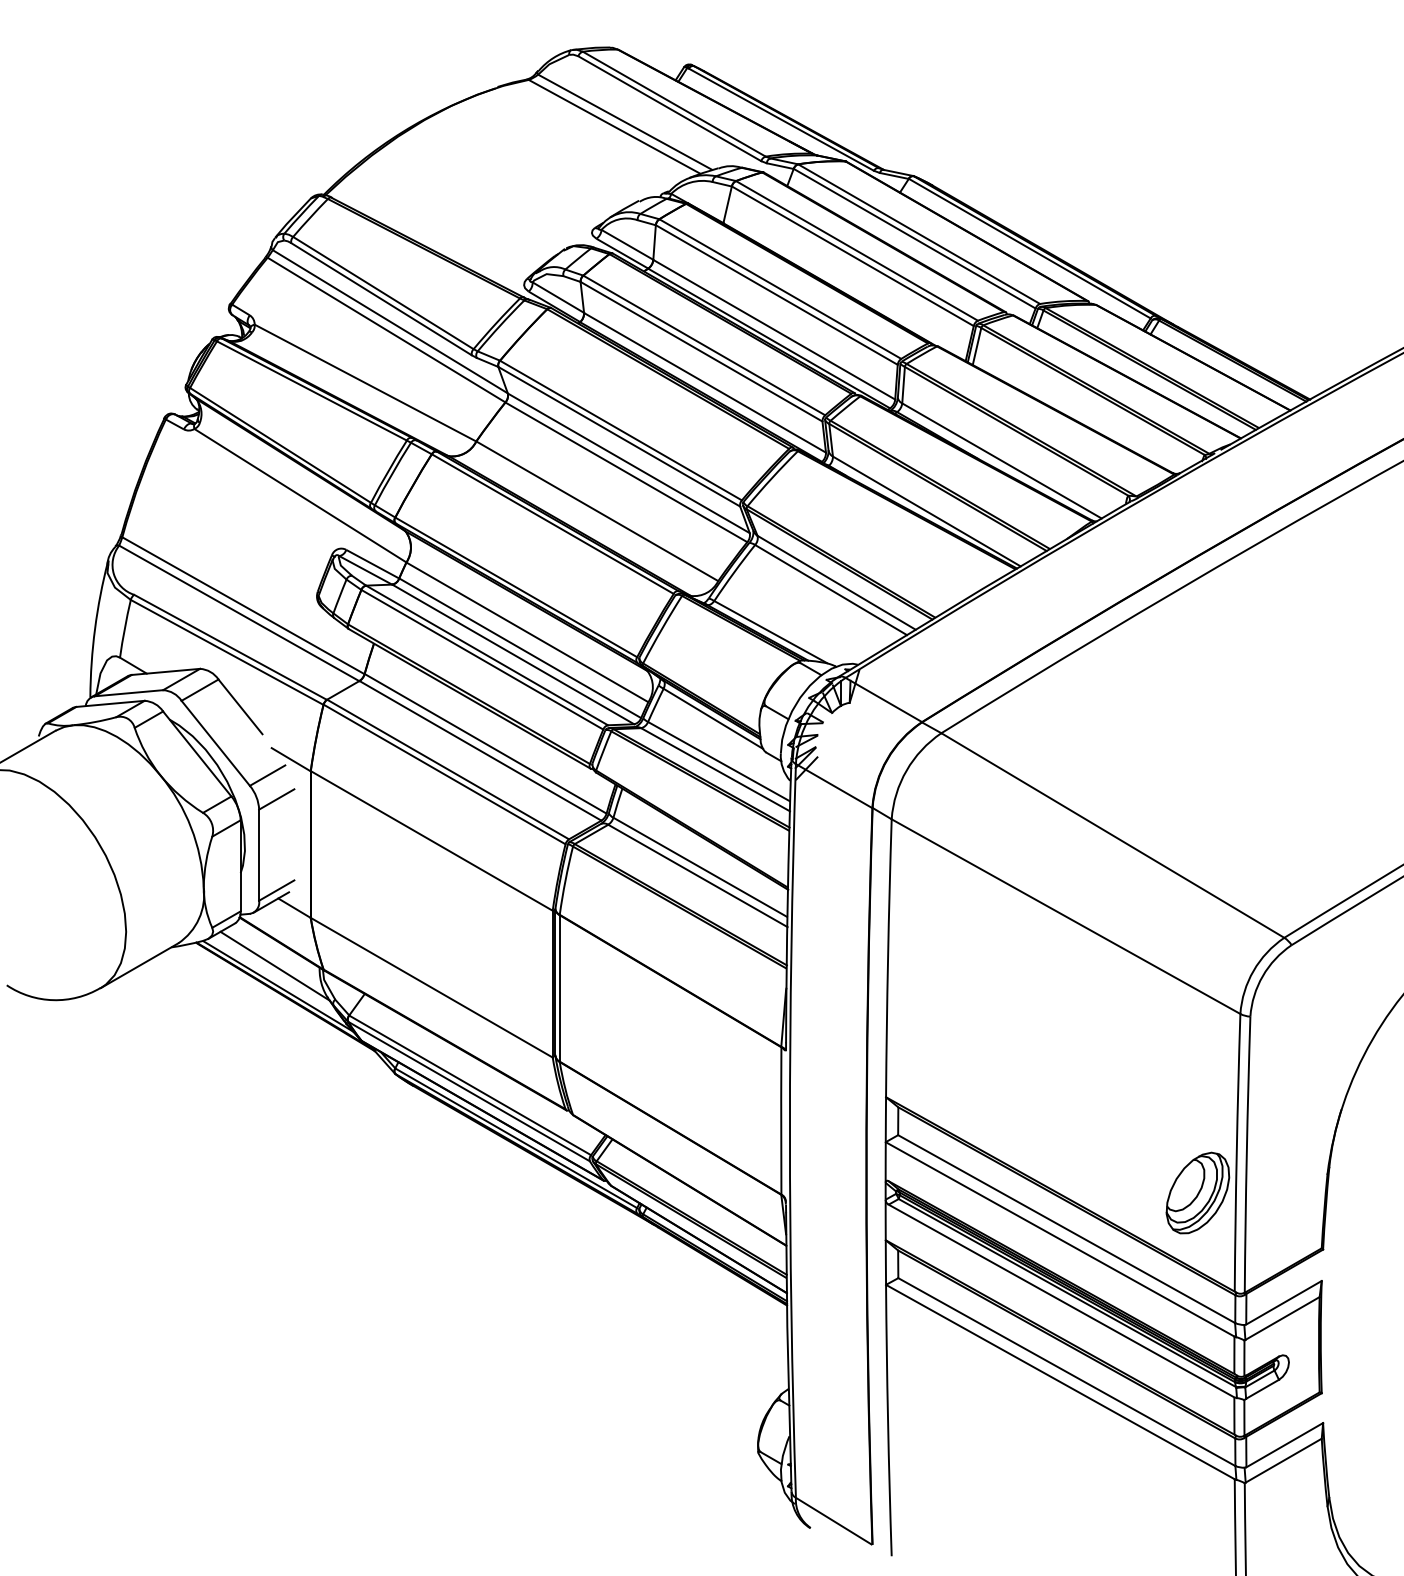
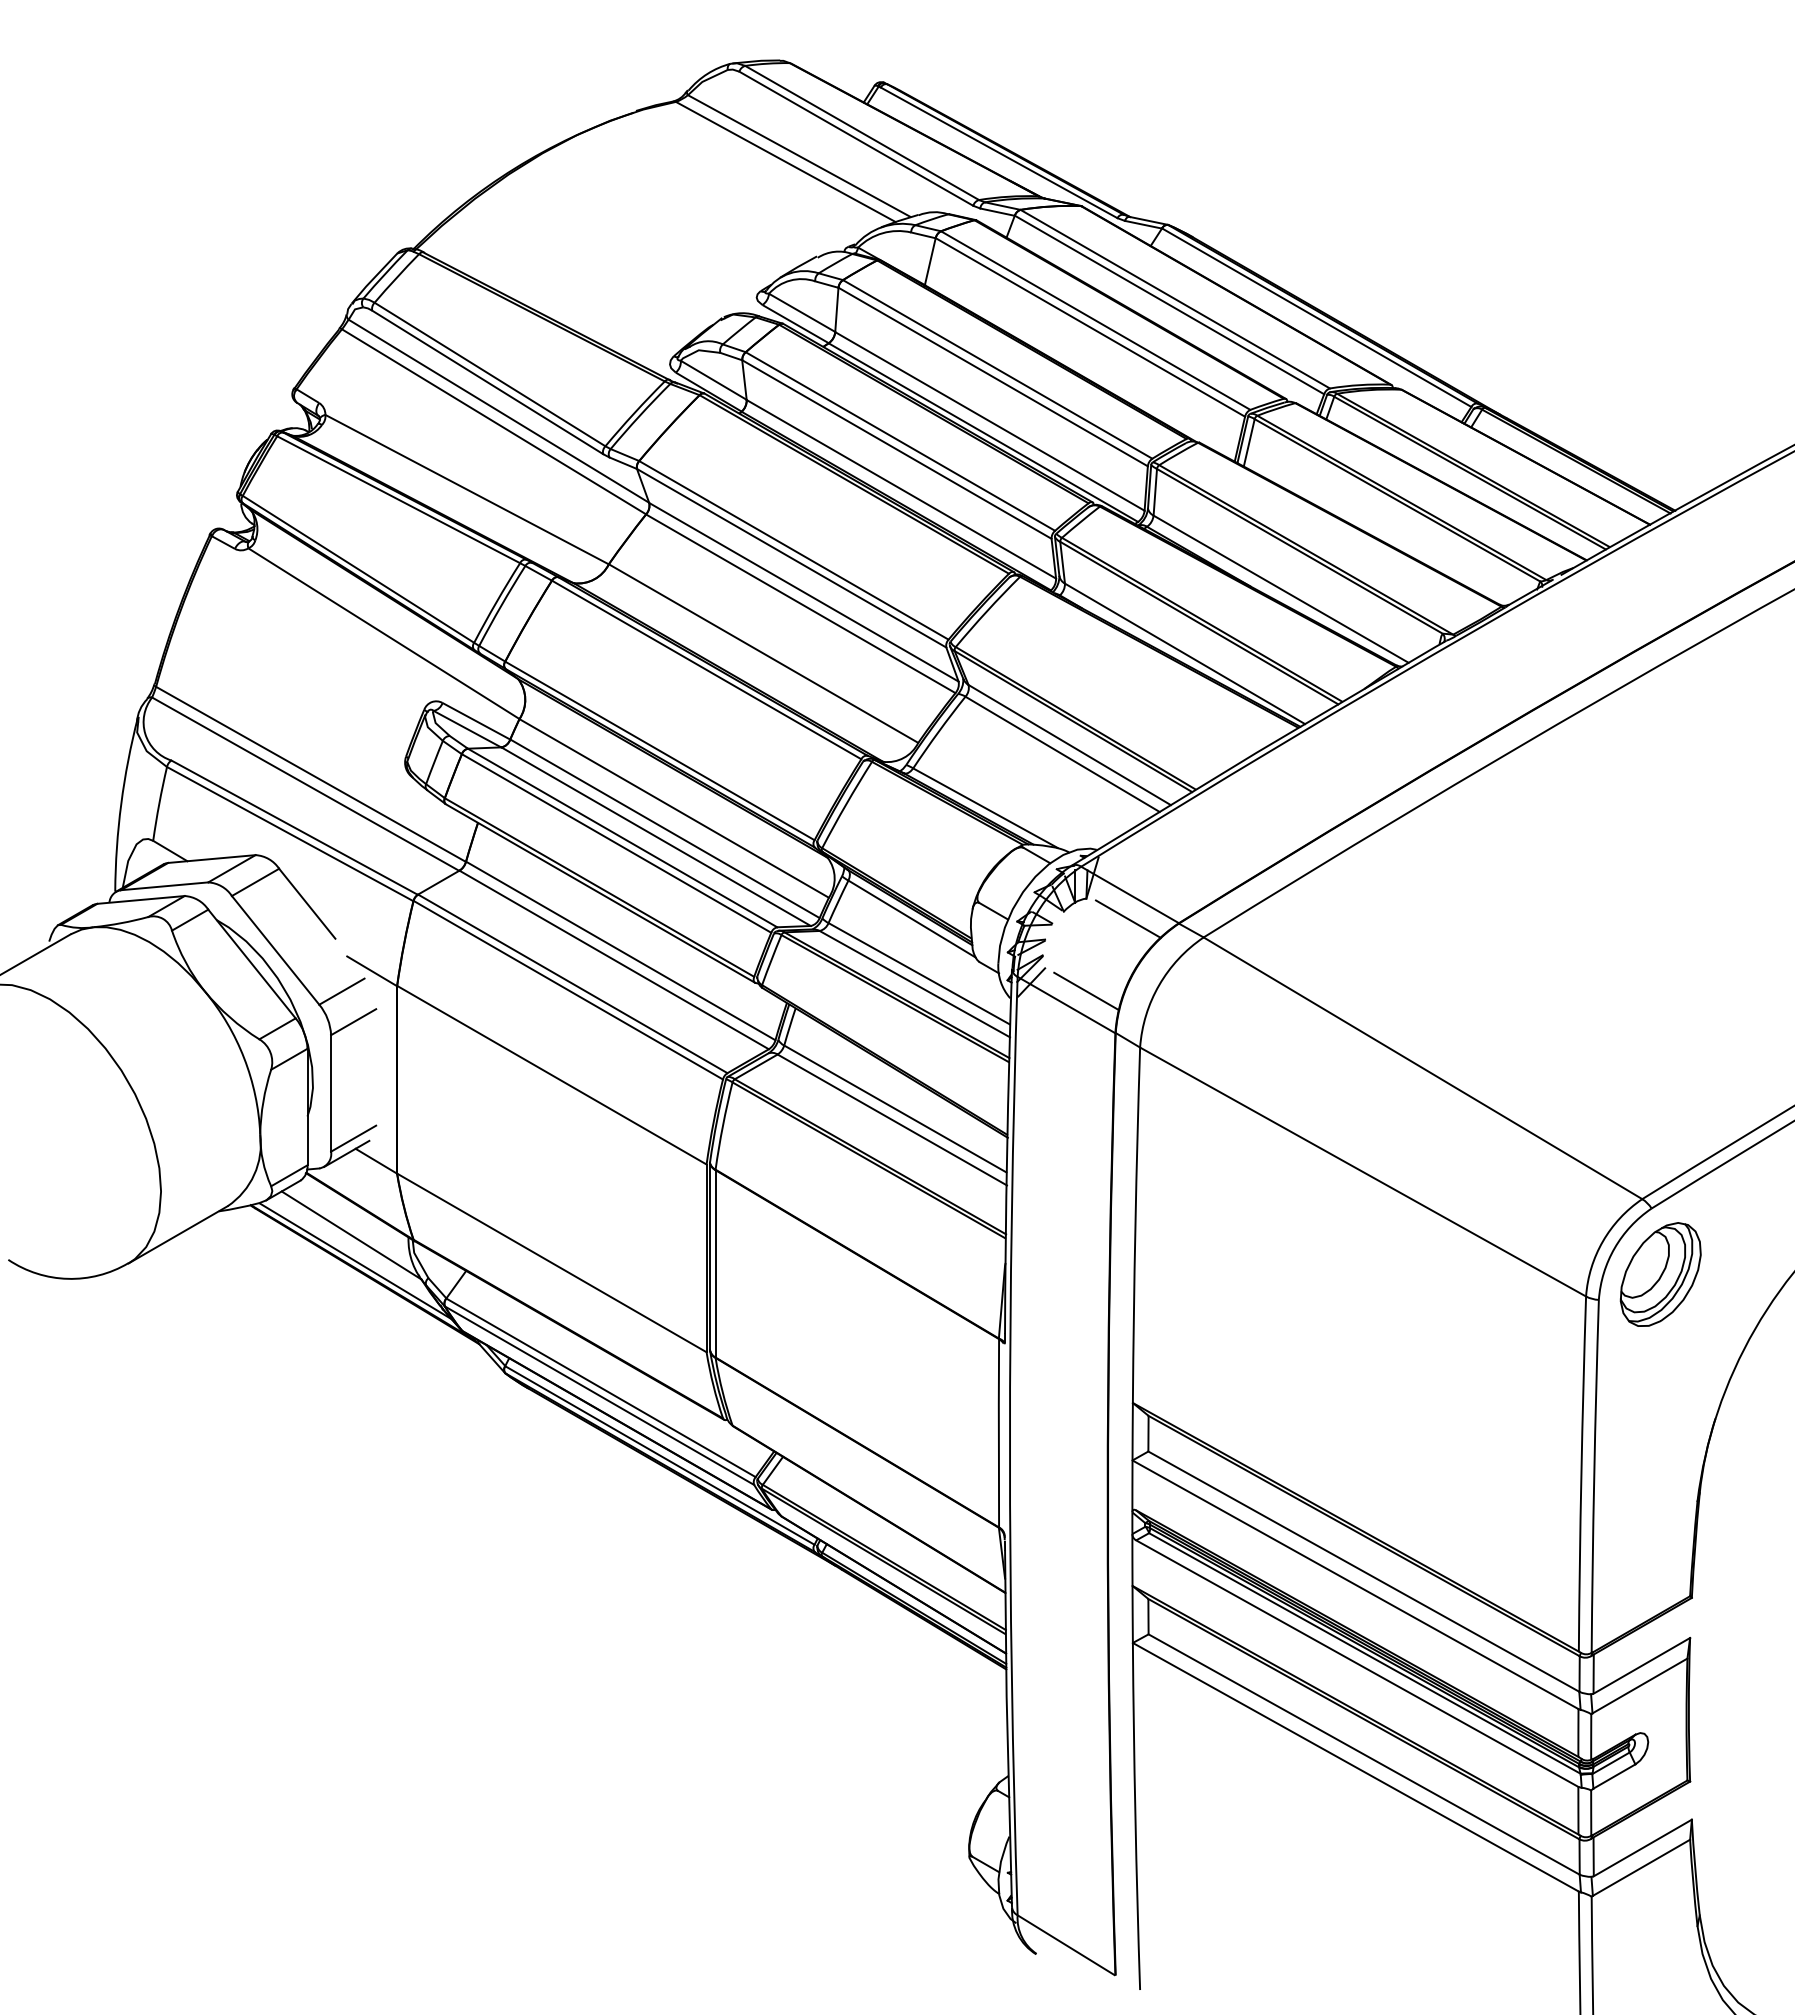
line: (881, 718) -> (1127, 918), added
line: (849, 775) -> (1086, 991), added
part: (1197, 1193) -> (1660, 1274), moved

